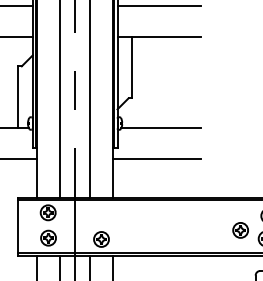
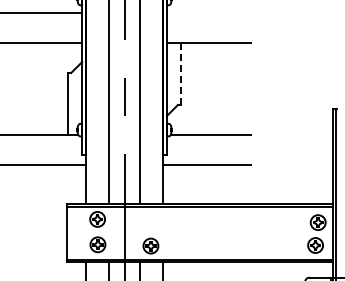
line: (159, 5) -> (208, 12), removed
line: (132, 67) -> (181, 74), solid -> dashed
part: (240, 229) -> (289, 236), removed

